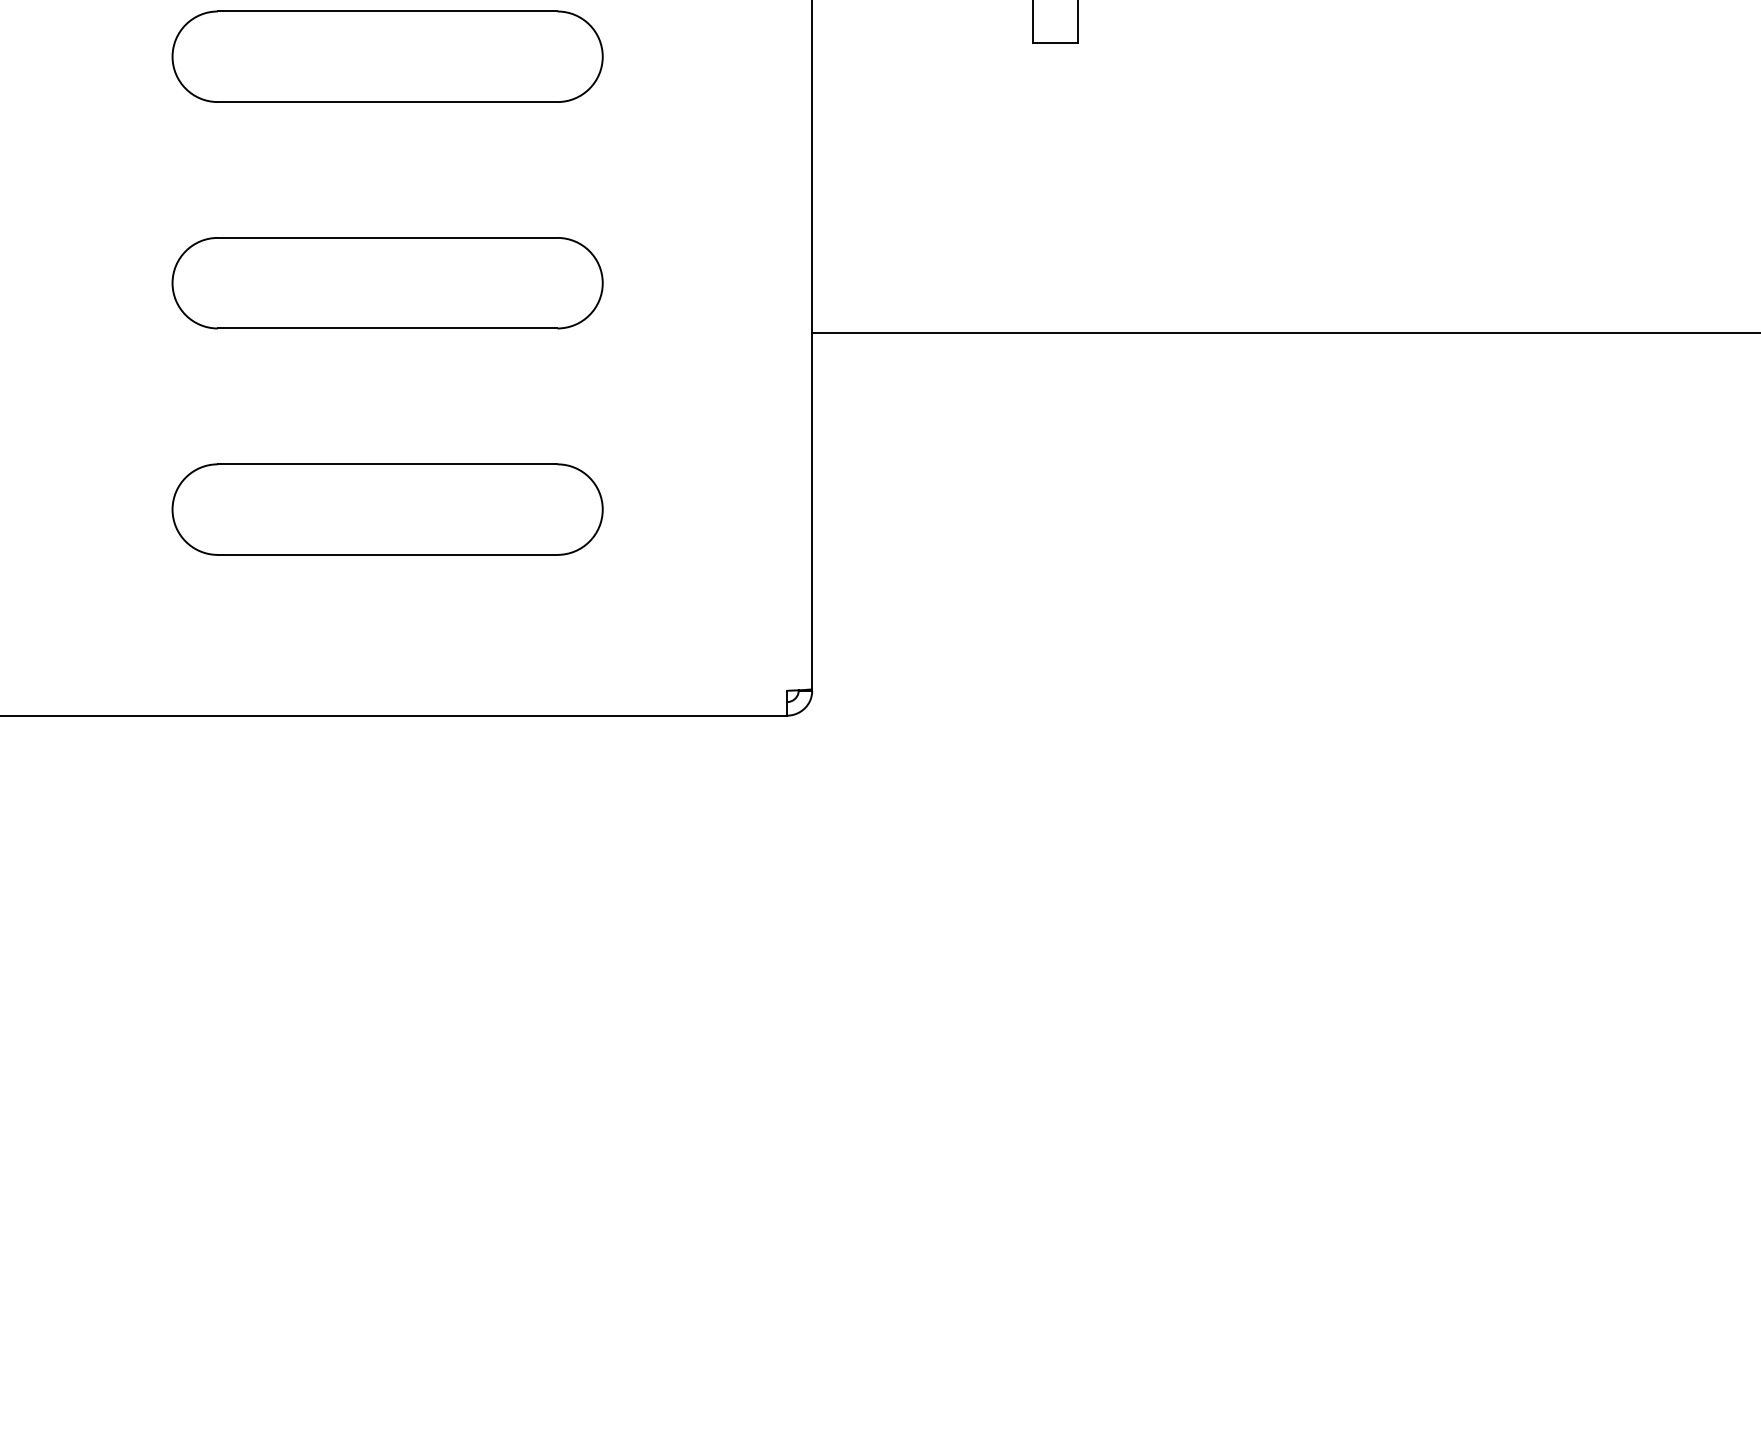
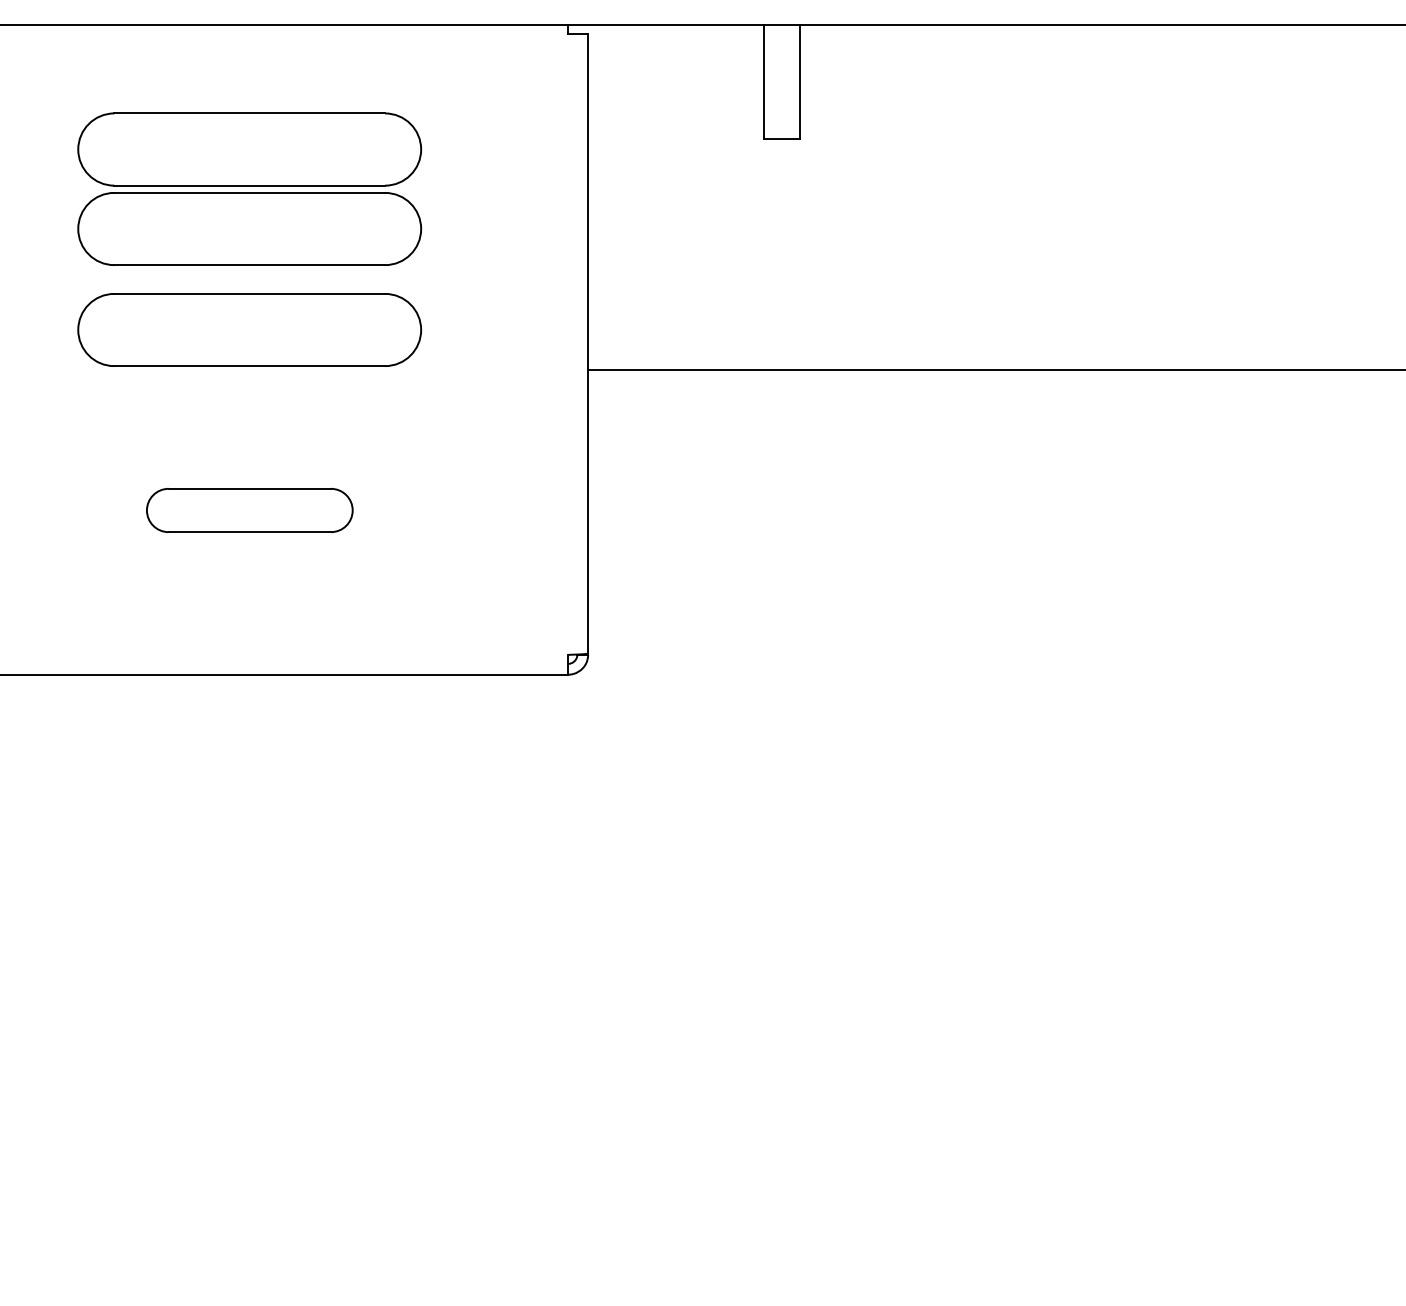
part: (387, 155) -> (249, 228), added
part: (387, 509) -> (249, 510), size x0.6

